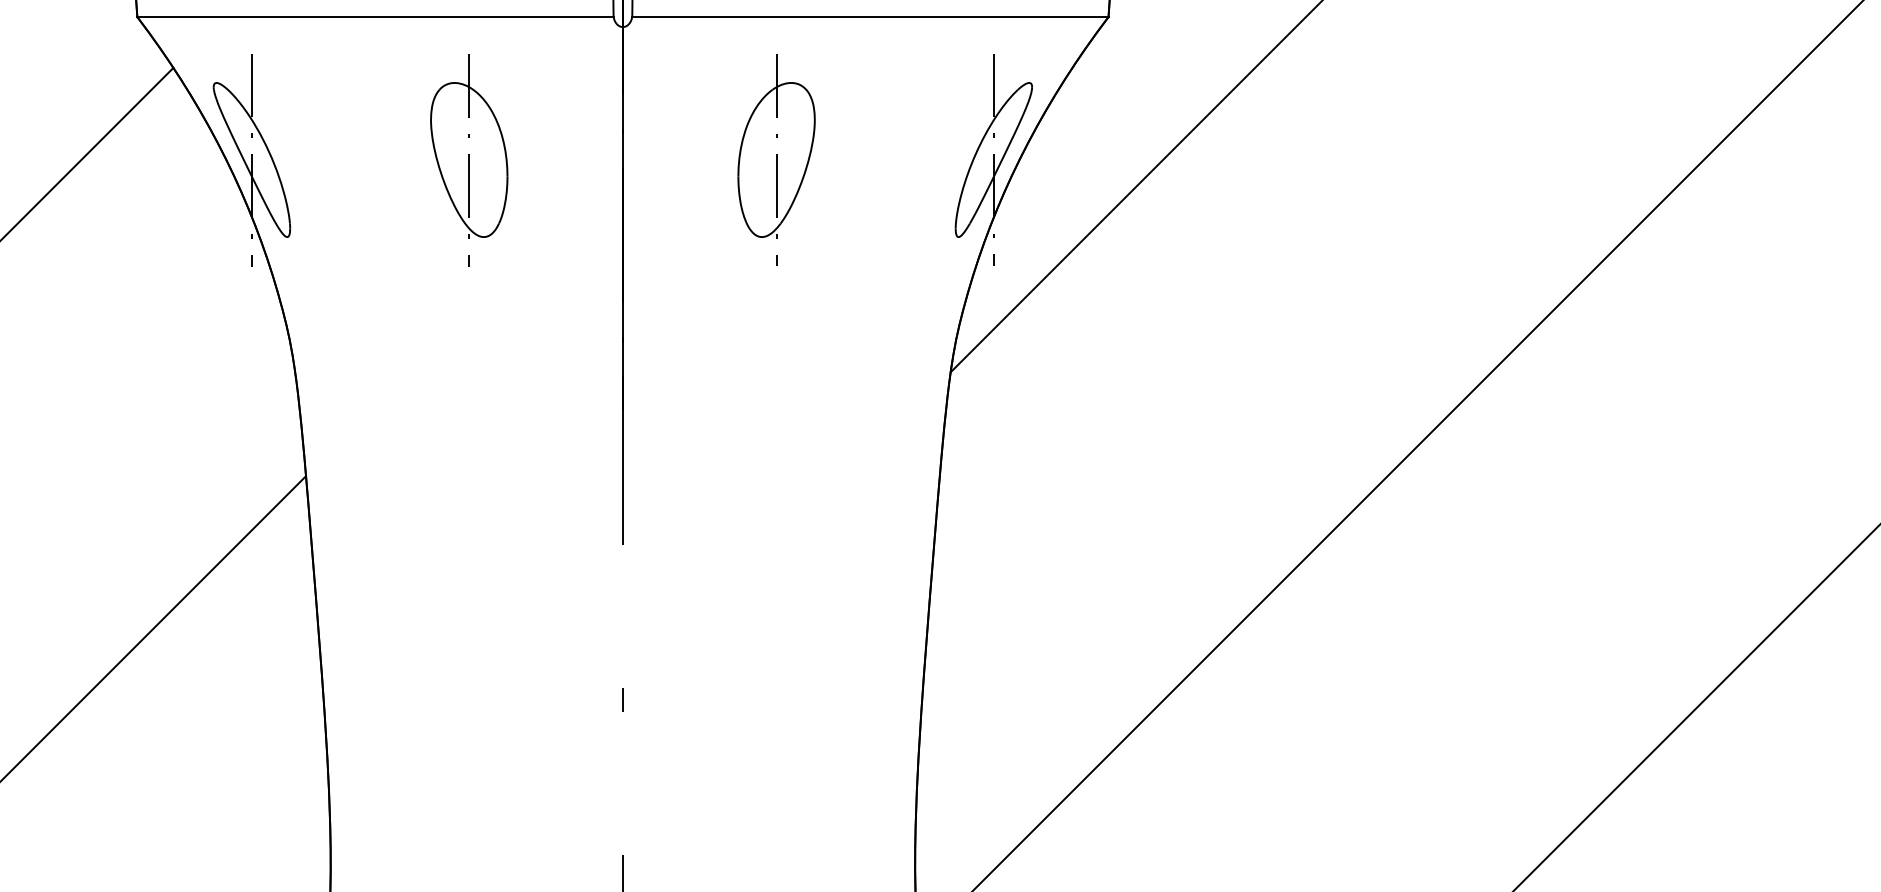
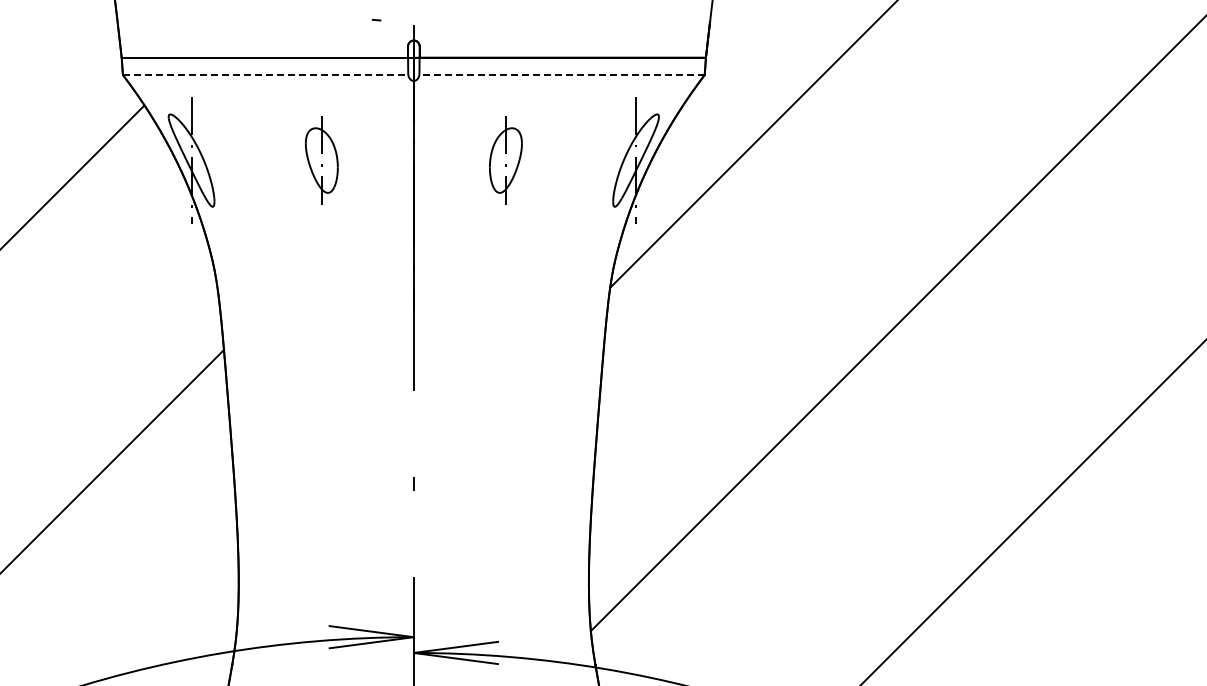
line: (375, 16) -> (265, 74), solid -> dashed
line: (871, 16) -> (562, 74), solid -> dashed
part: (468, 159) -> (321, 160), size x0.7
part: (775, 159) -> (505, 160), size x0.7

